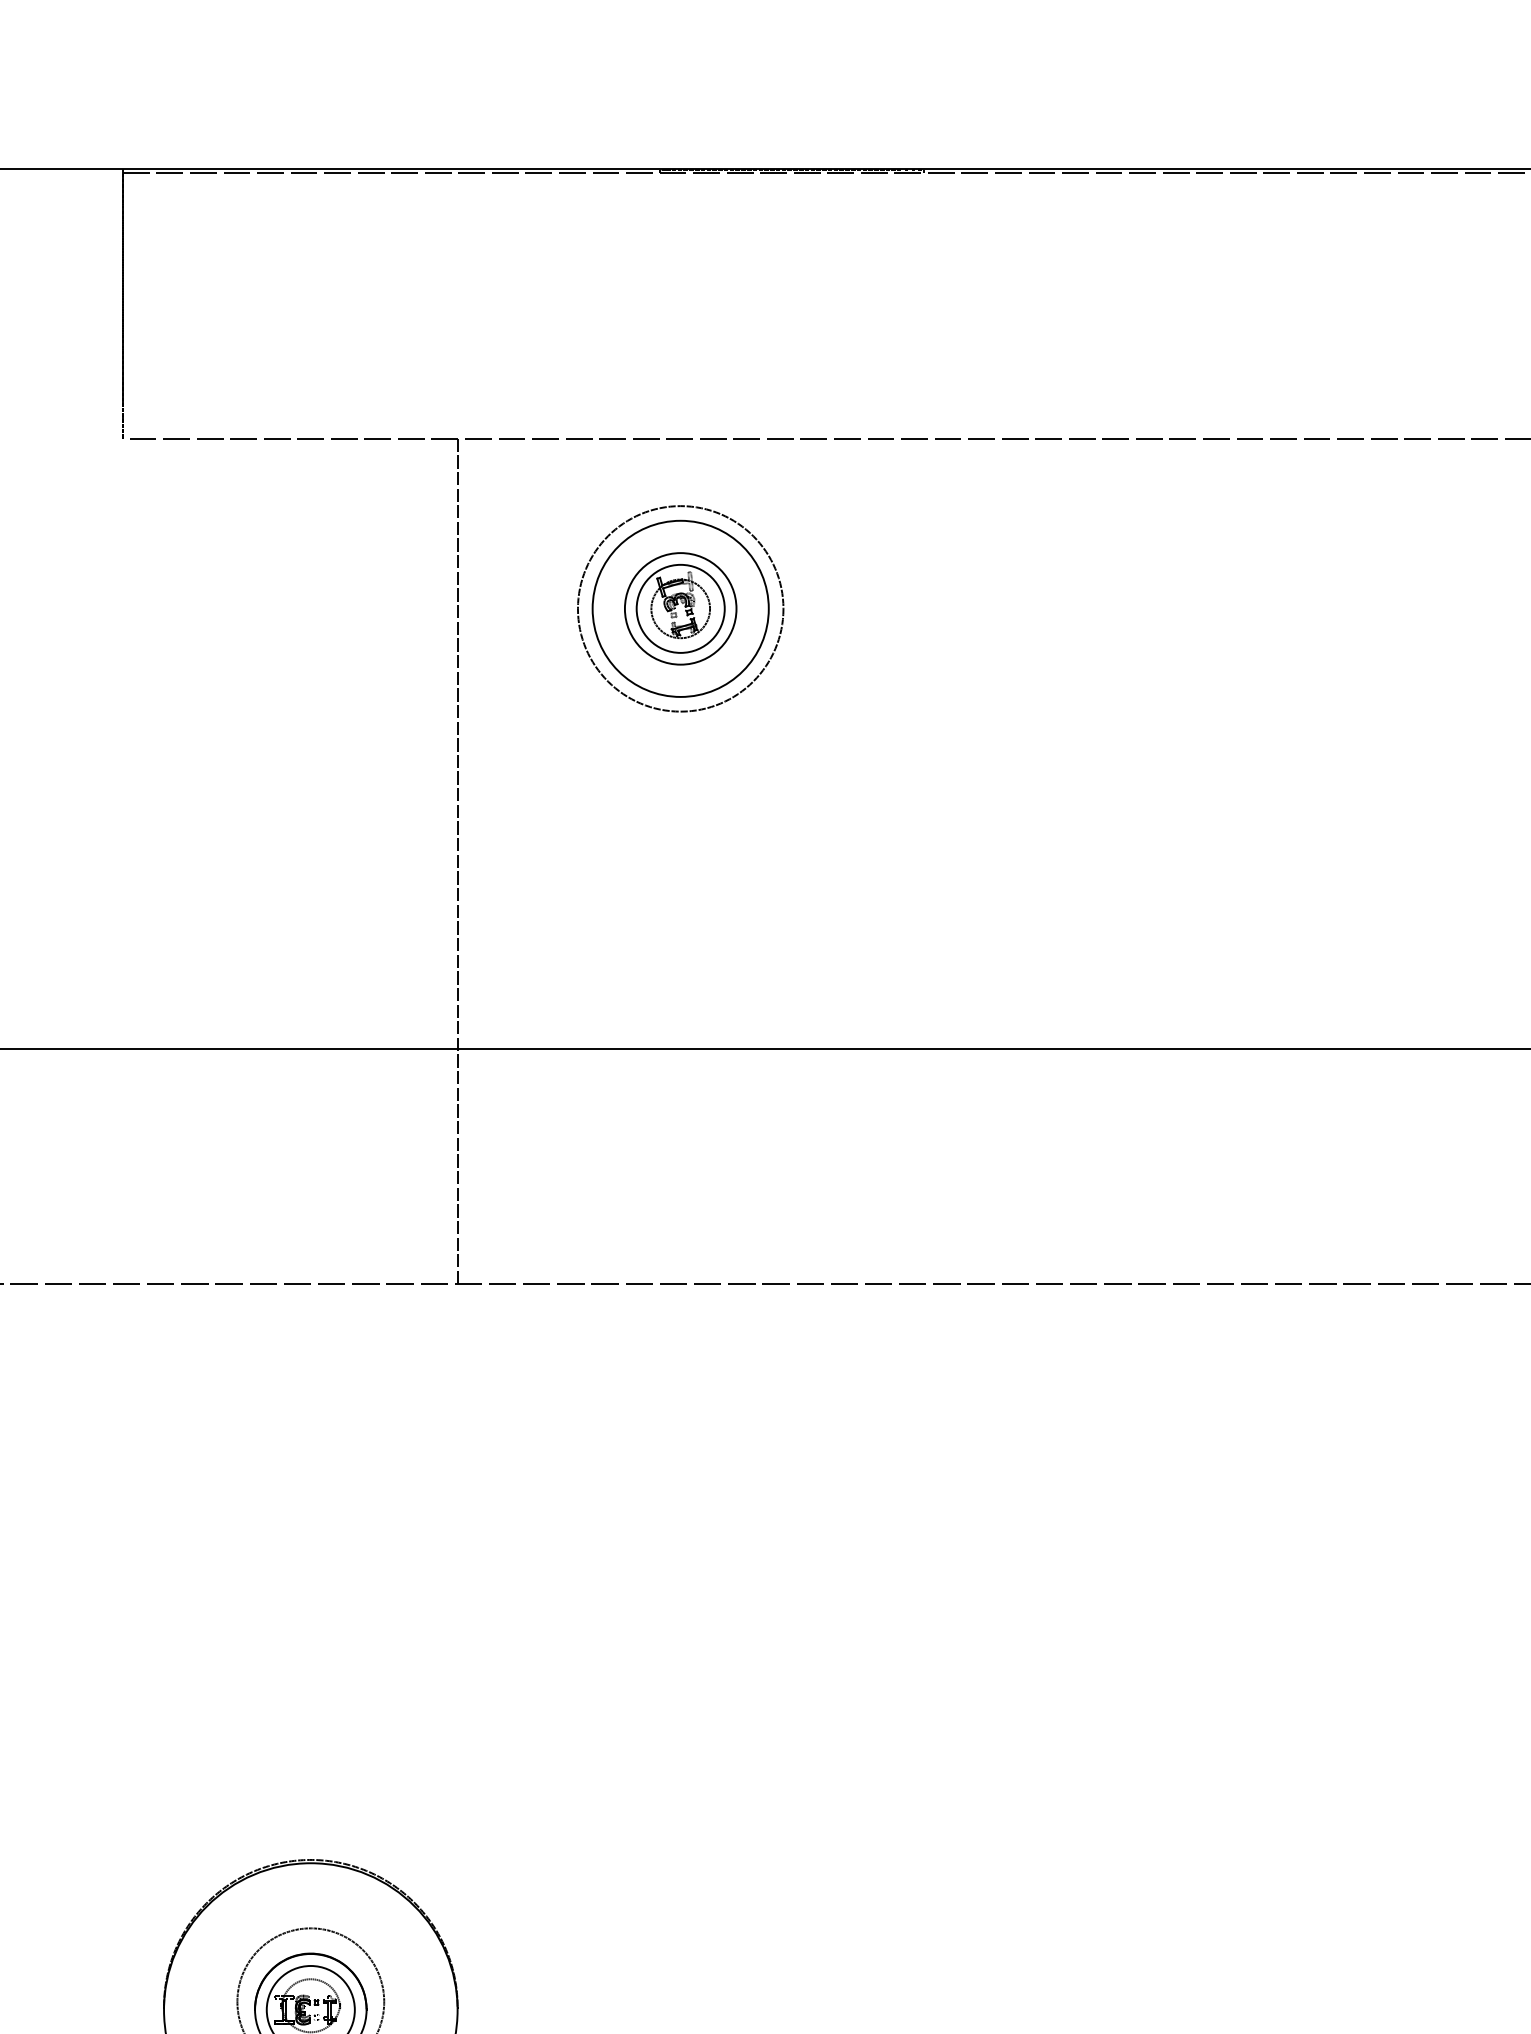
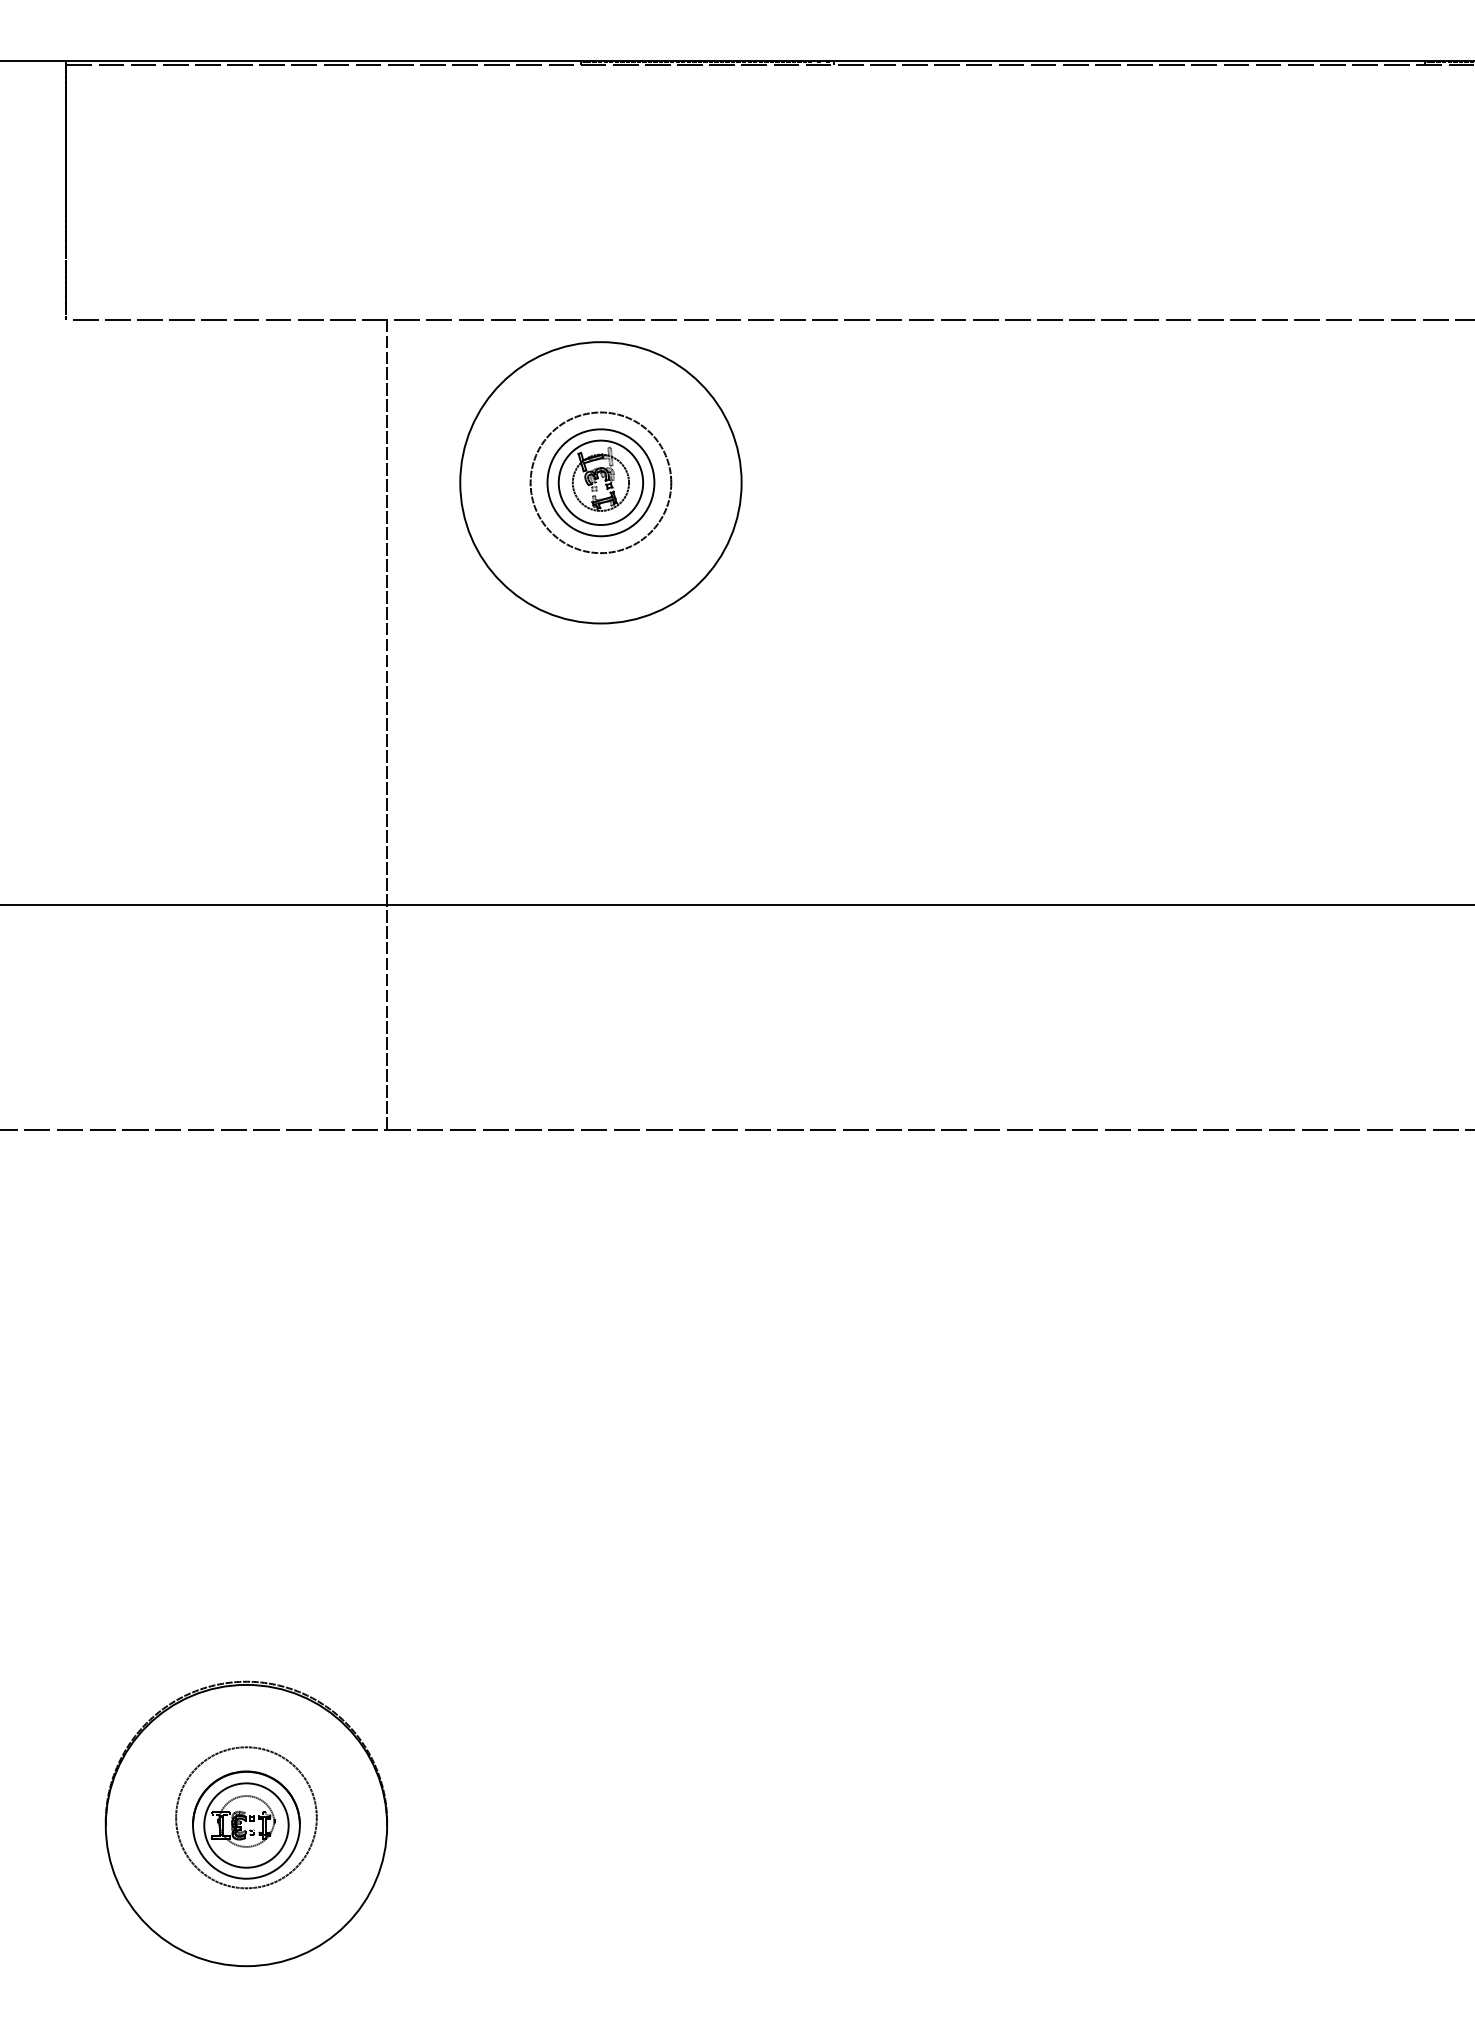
circle: (680, 608) -> (600, 482), size x0.71
circle: (680, 608) -> (600, 482), size x1.67

